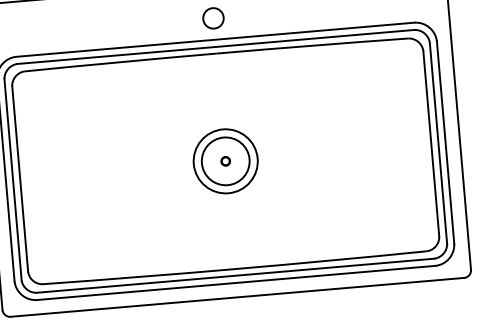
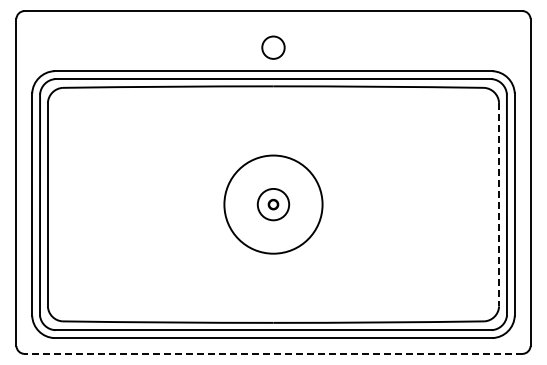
line: (431, 143) -> (499, 204), solid -> dashed
circle: (225, 161) -> (273, 204), size x0.6
circle: (225, 161) -> (273, 204), size x1.4
line: (236, 297) -> (272, 353), solid -> dashed

